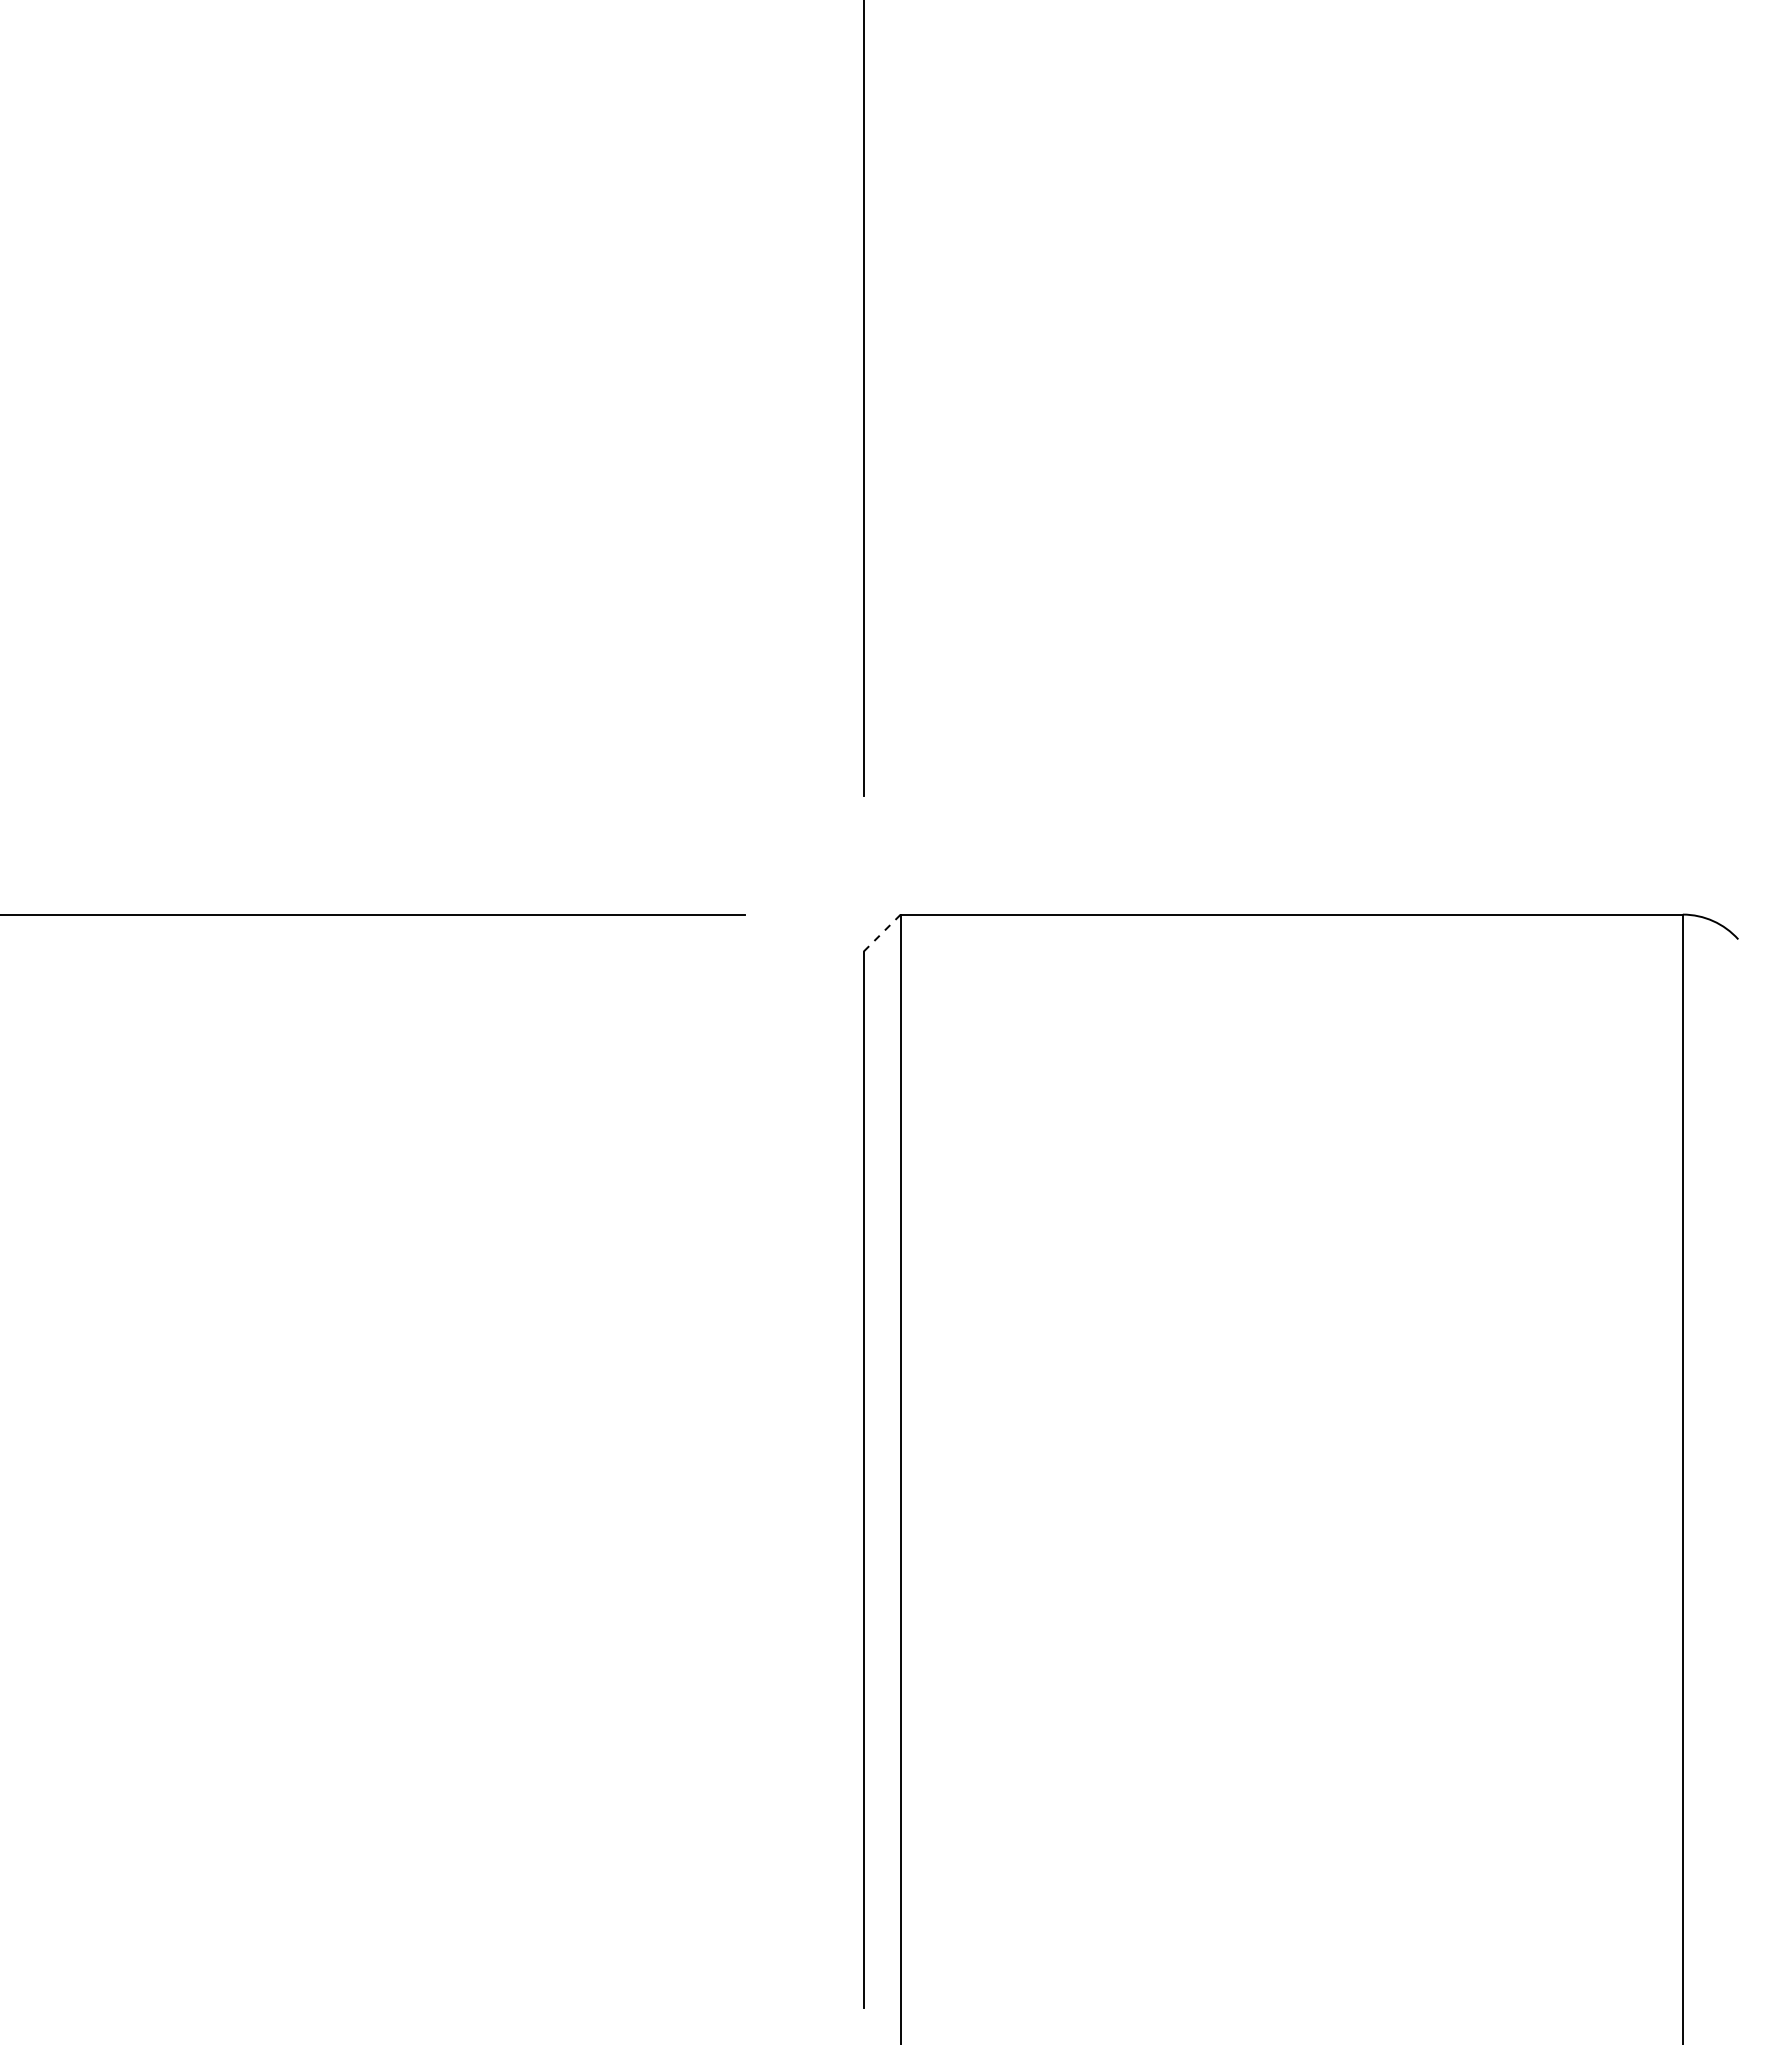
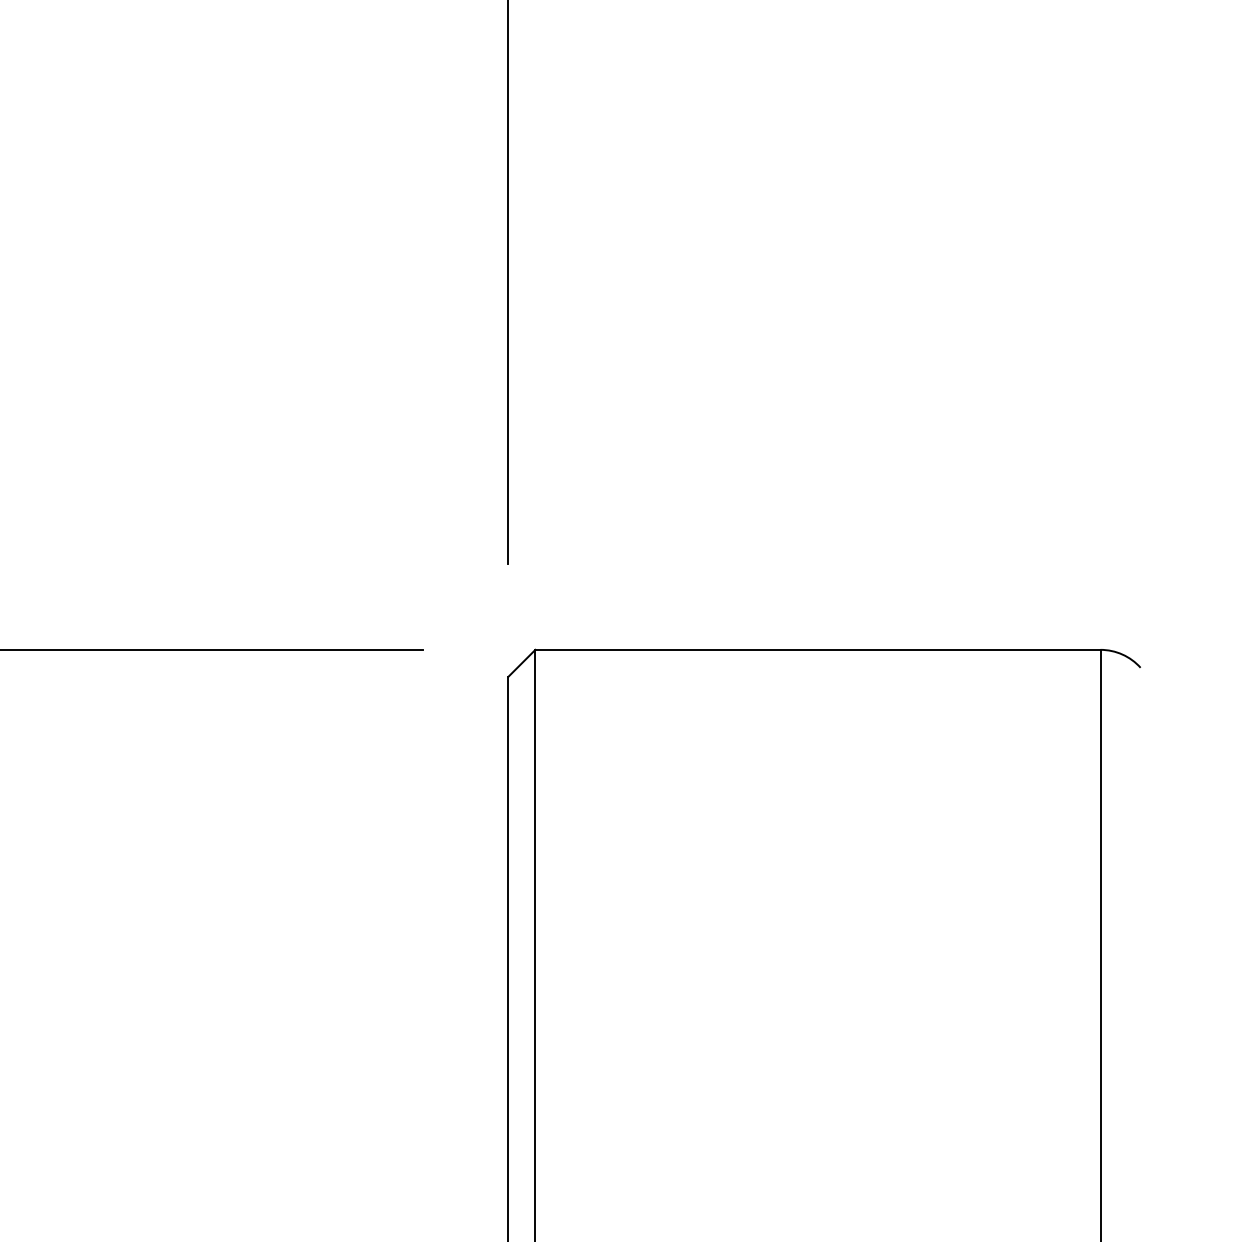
line: (881, 933) -> (521, 663), dashed -> solid

